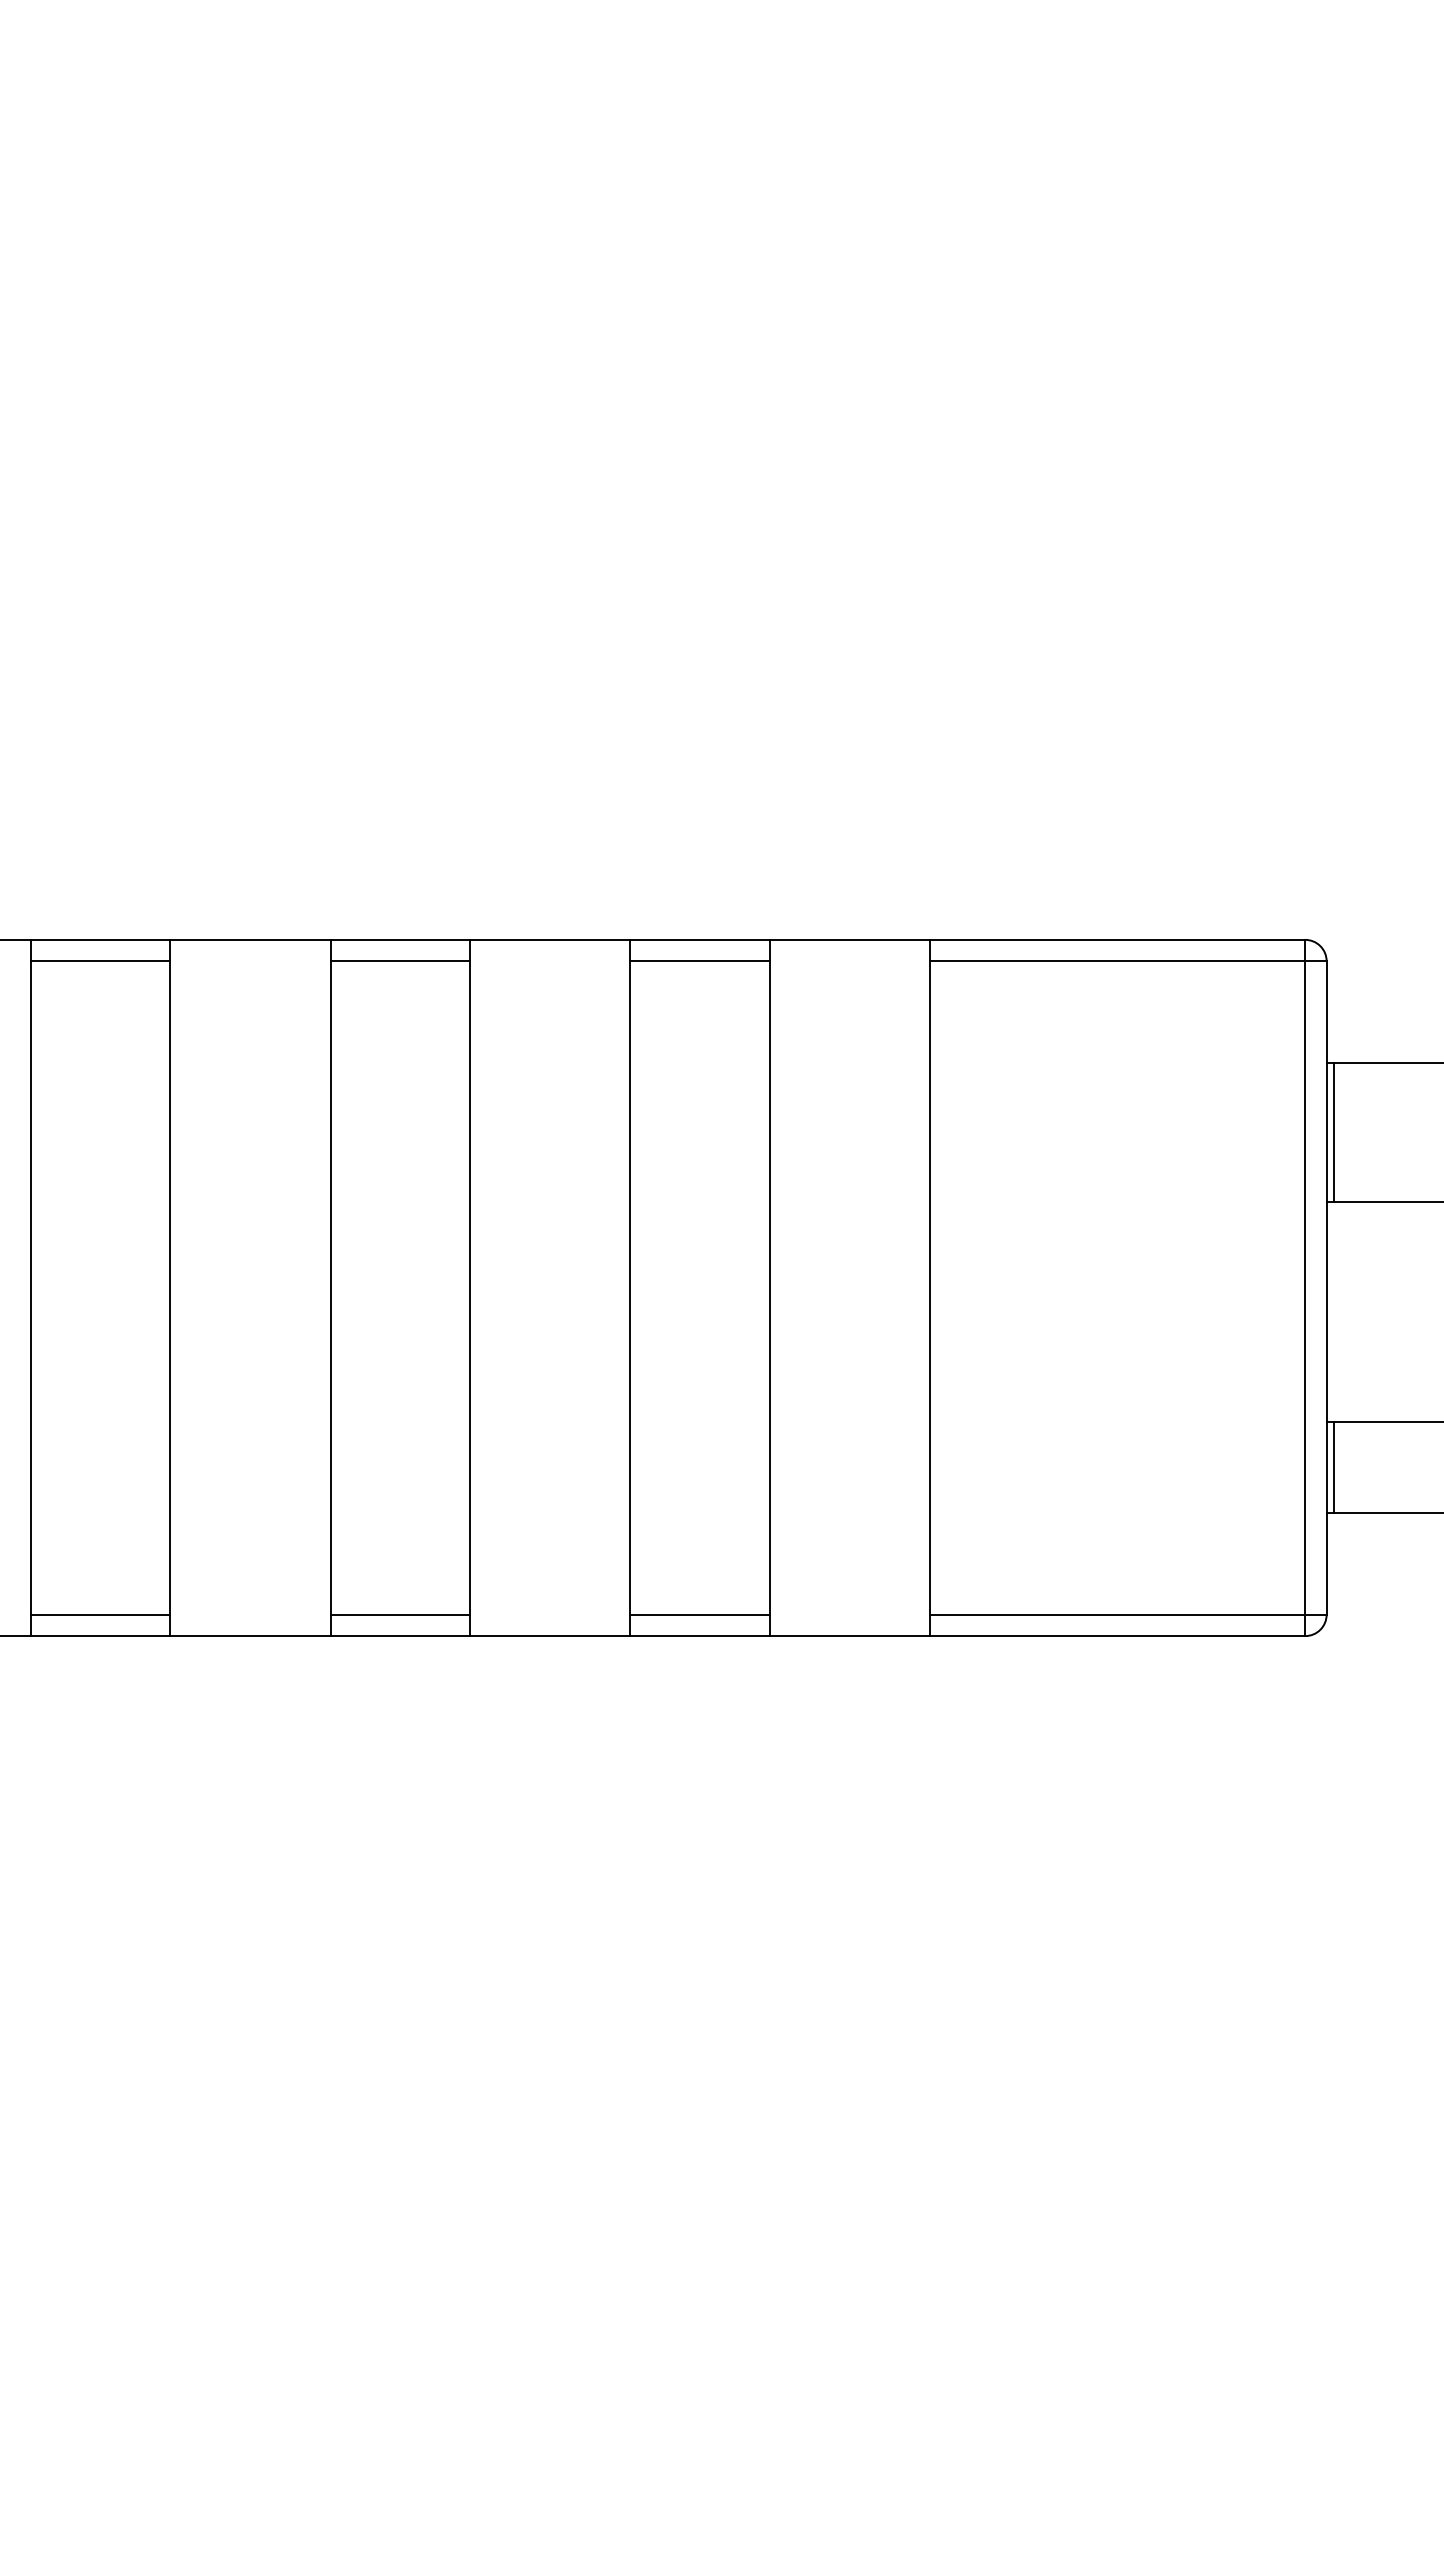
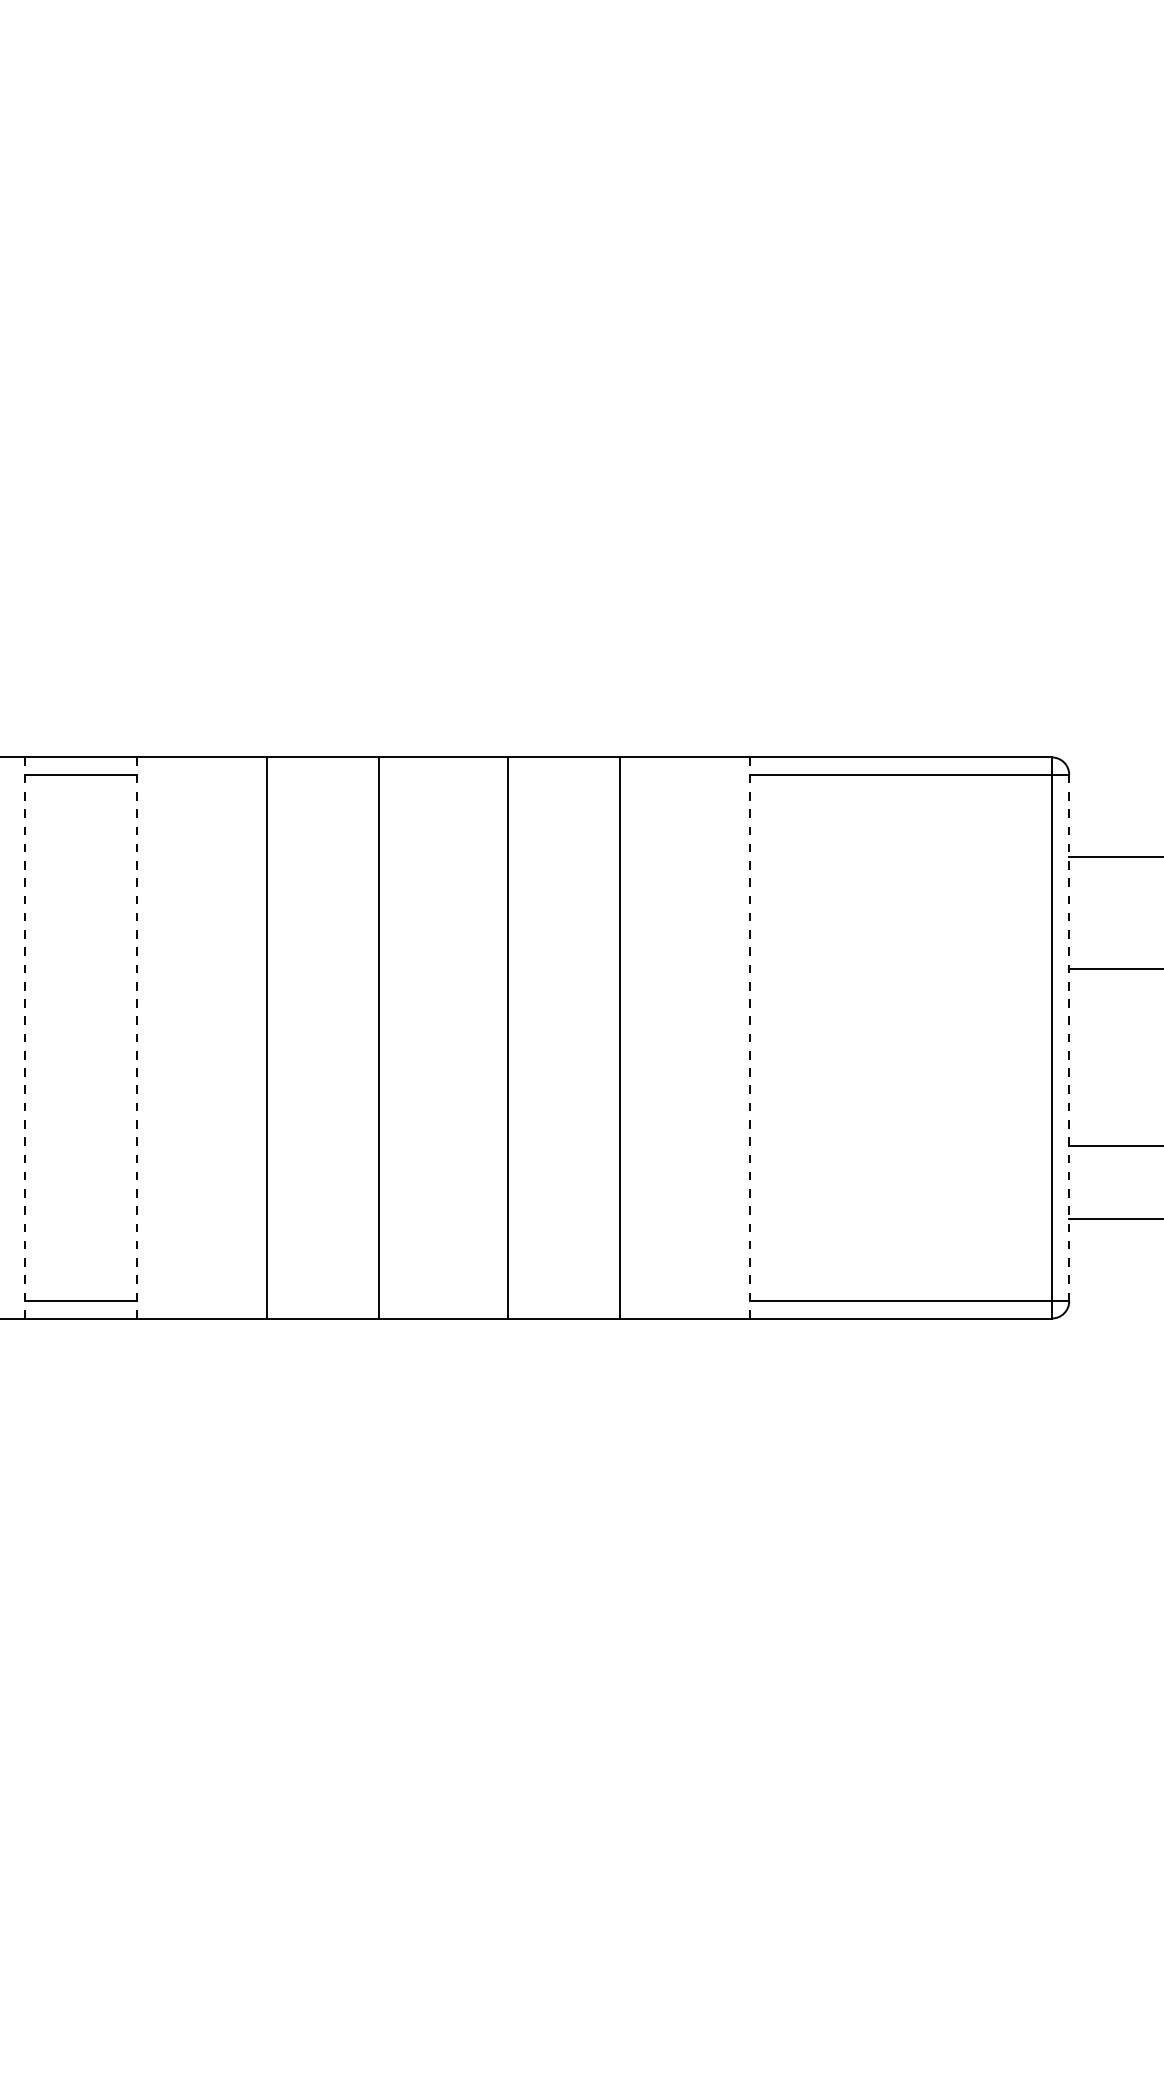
line: (399, 961) -> (322, 774), removed
line: (699, 961) -> (563, 774), removed
line: (1333, 1132) -> (1074, 912), removed
line: (169, 1287) -> (136, 1037), solid -> dashed
line: (1326, 1287) -> (1069, 1037), solid -> dashed
line: (30, 1288) -> (24, 1038), solid -> dashed
line: (930, 1288) -> (750, 1038), solid -> dashed
line: (1333, 1466) -> (1074, 1181), removed
line: (399, 1614) -> (322, 1301), removed
line: (699, 1614) -> (563, 1301), removed

